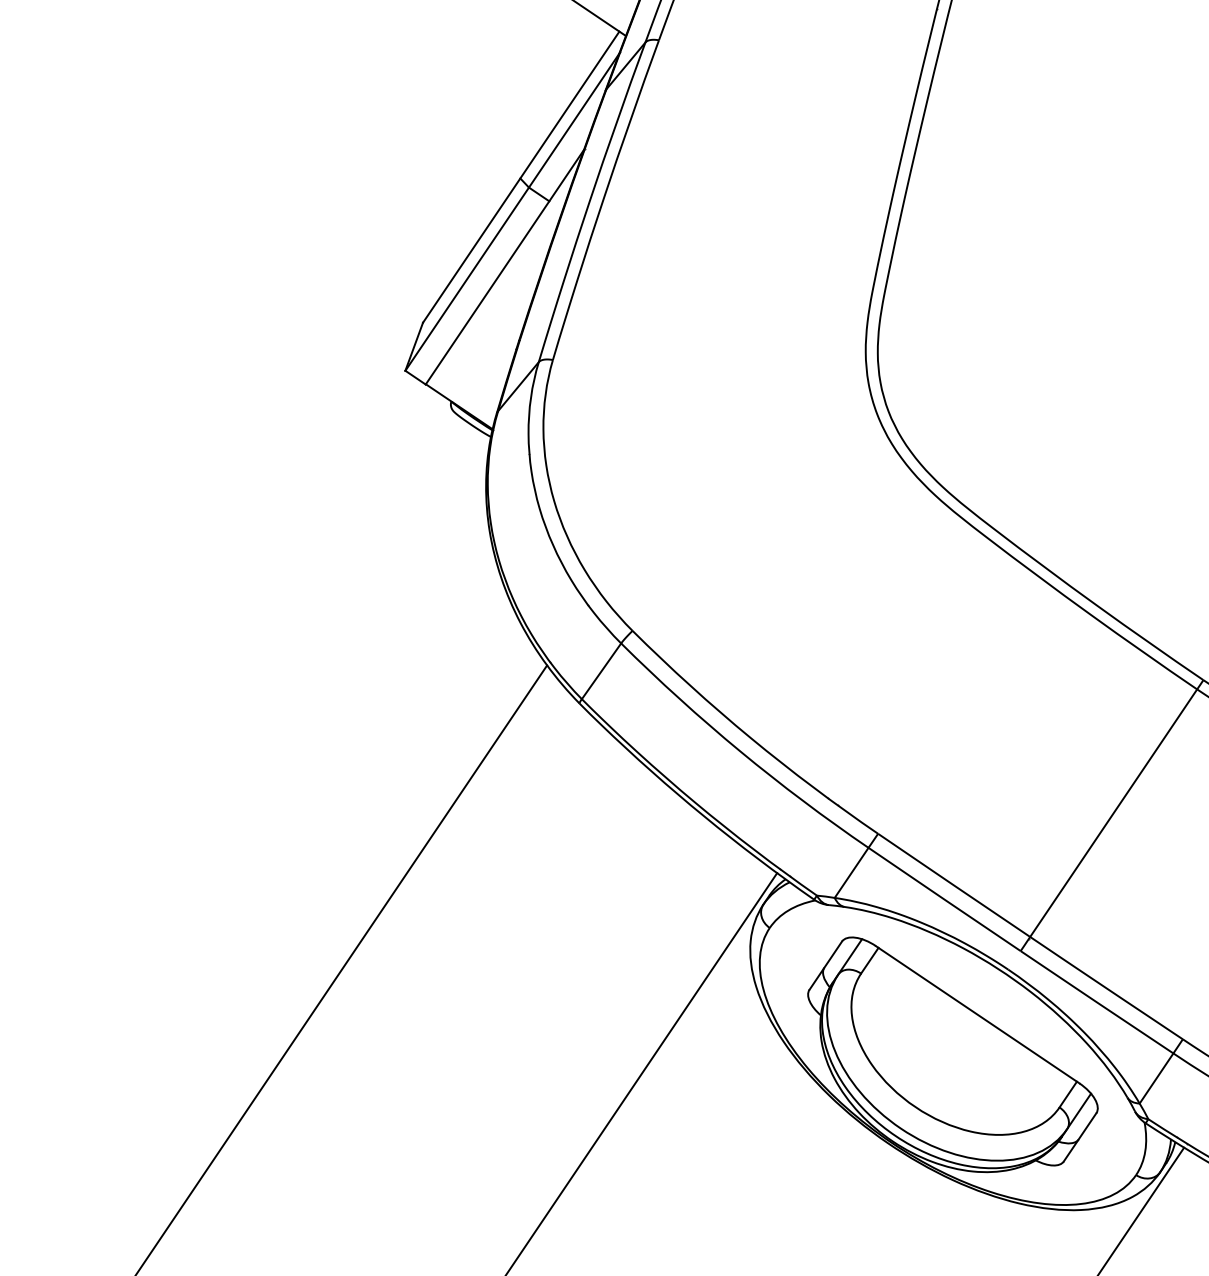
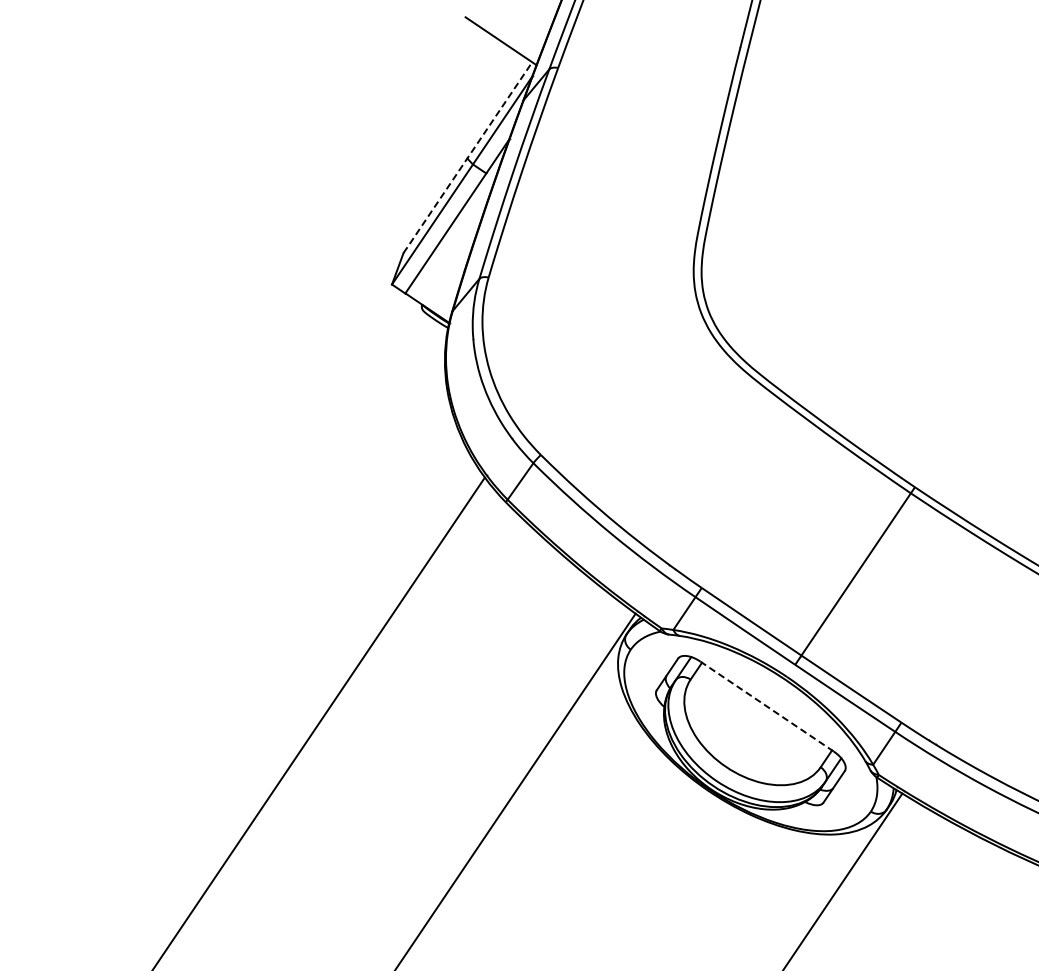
line: (522, 176) -> (468, 157), solid -> dashed
line: (976, 1014) -> (766, 706), solid -> dashed

